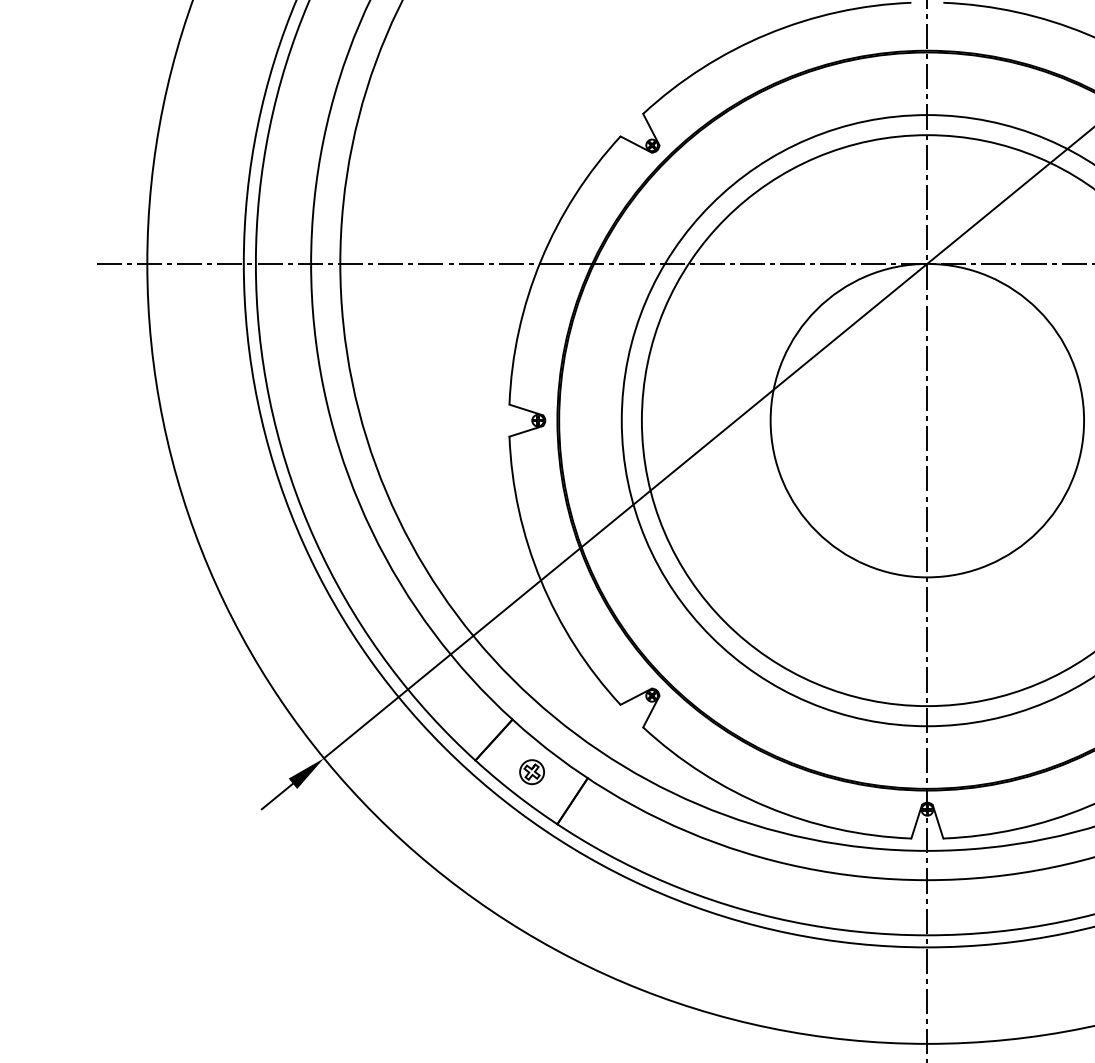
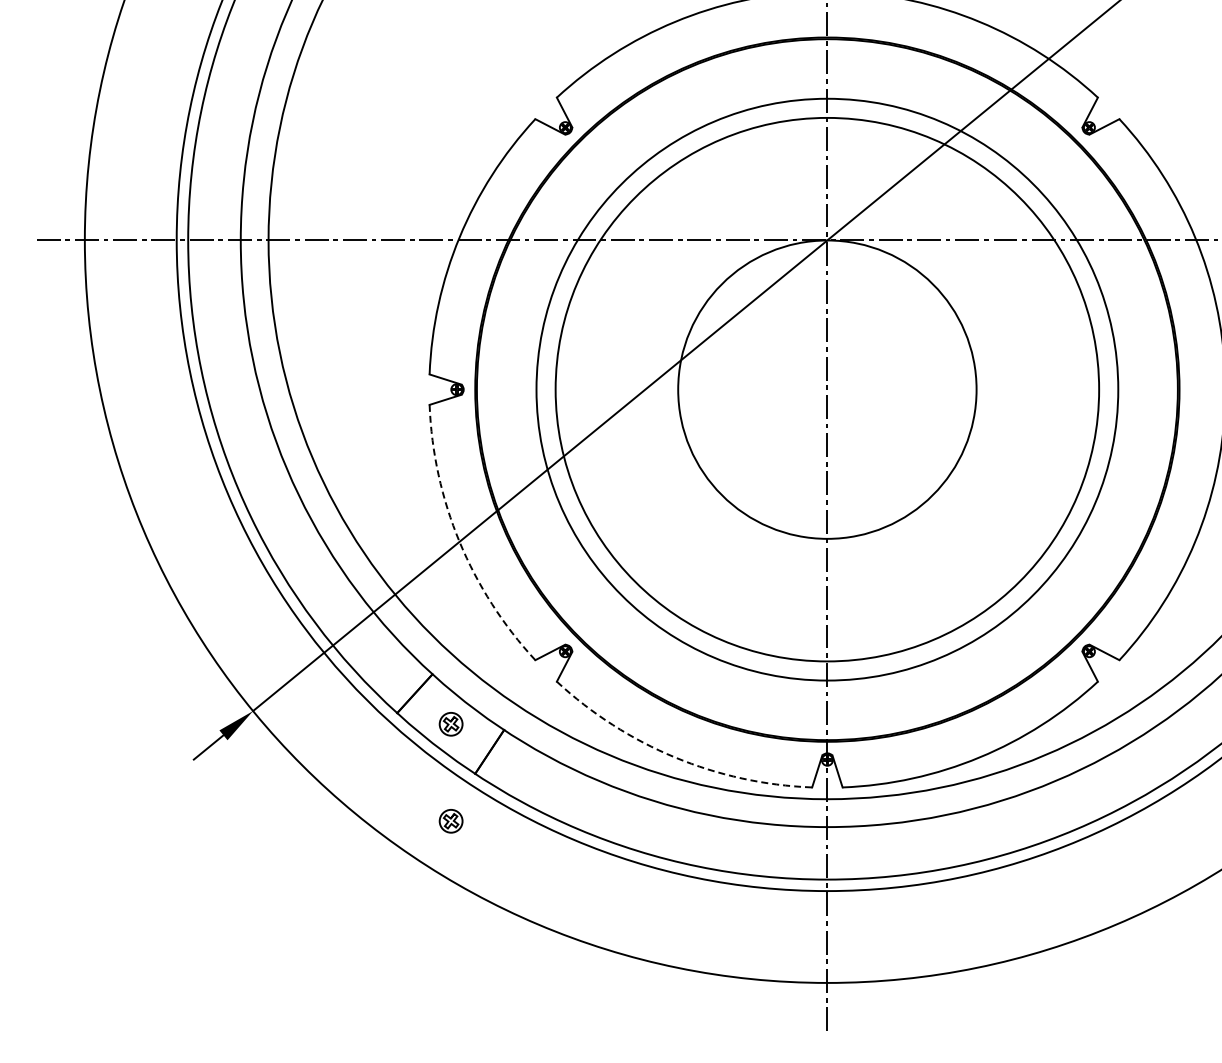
arc: (540, 581) -> (459, 542), solid -> dashed
arc: (767, 807) -> (675, 757), solid -> dashed
part: (531, 874) -> (450, 821), added

